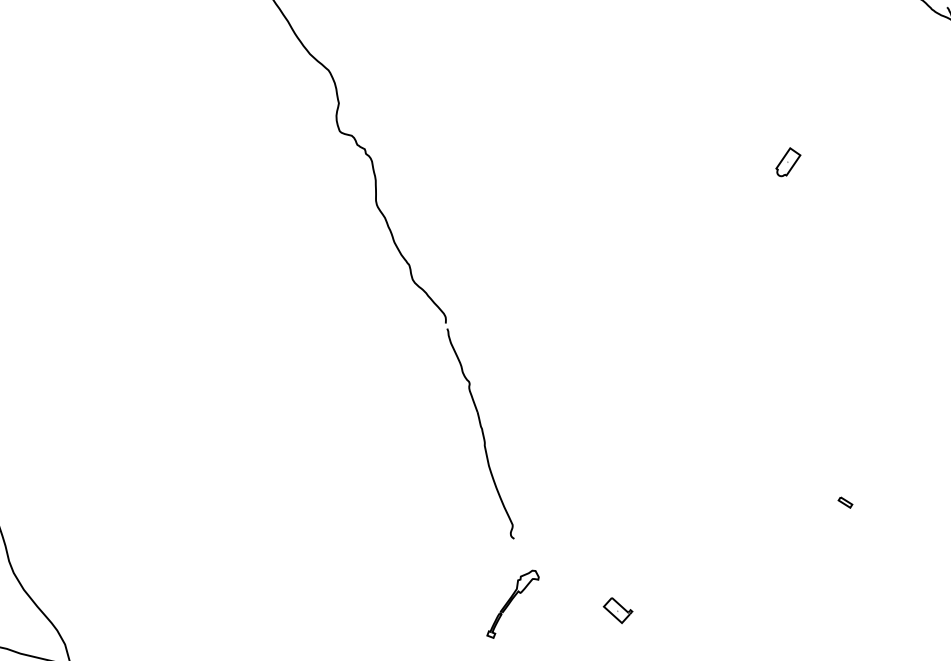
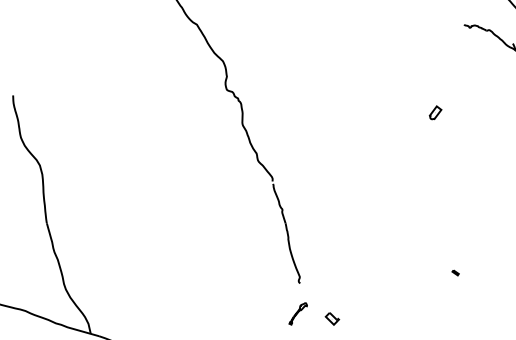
part: (510, 603) -> (297, 313), size x0.7
part: (618, 609) -> (332, 318), moved

